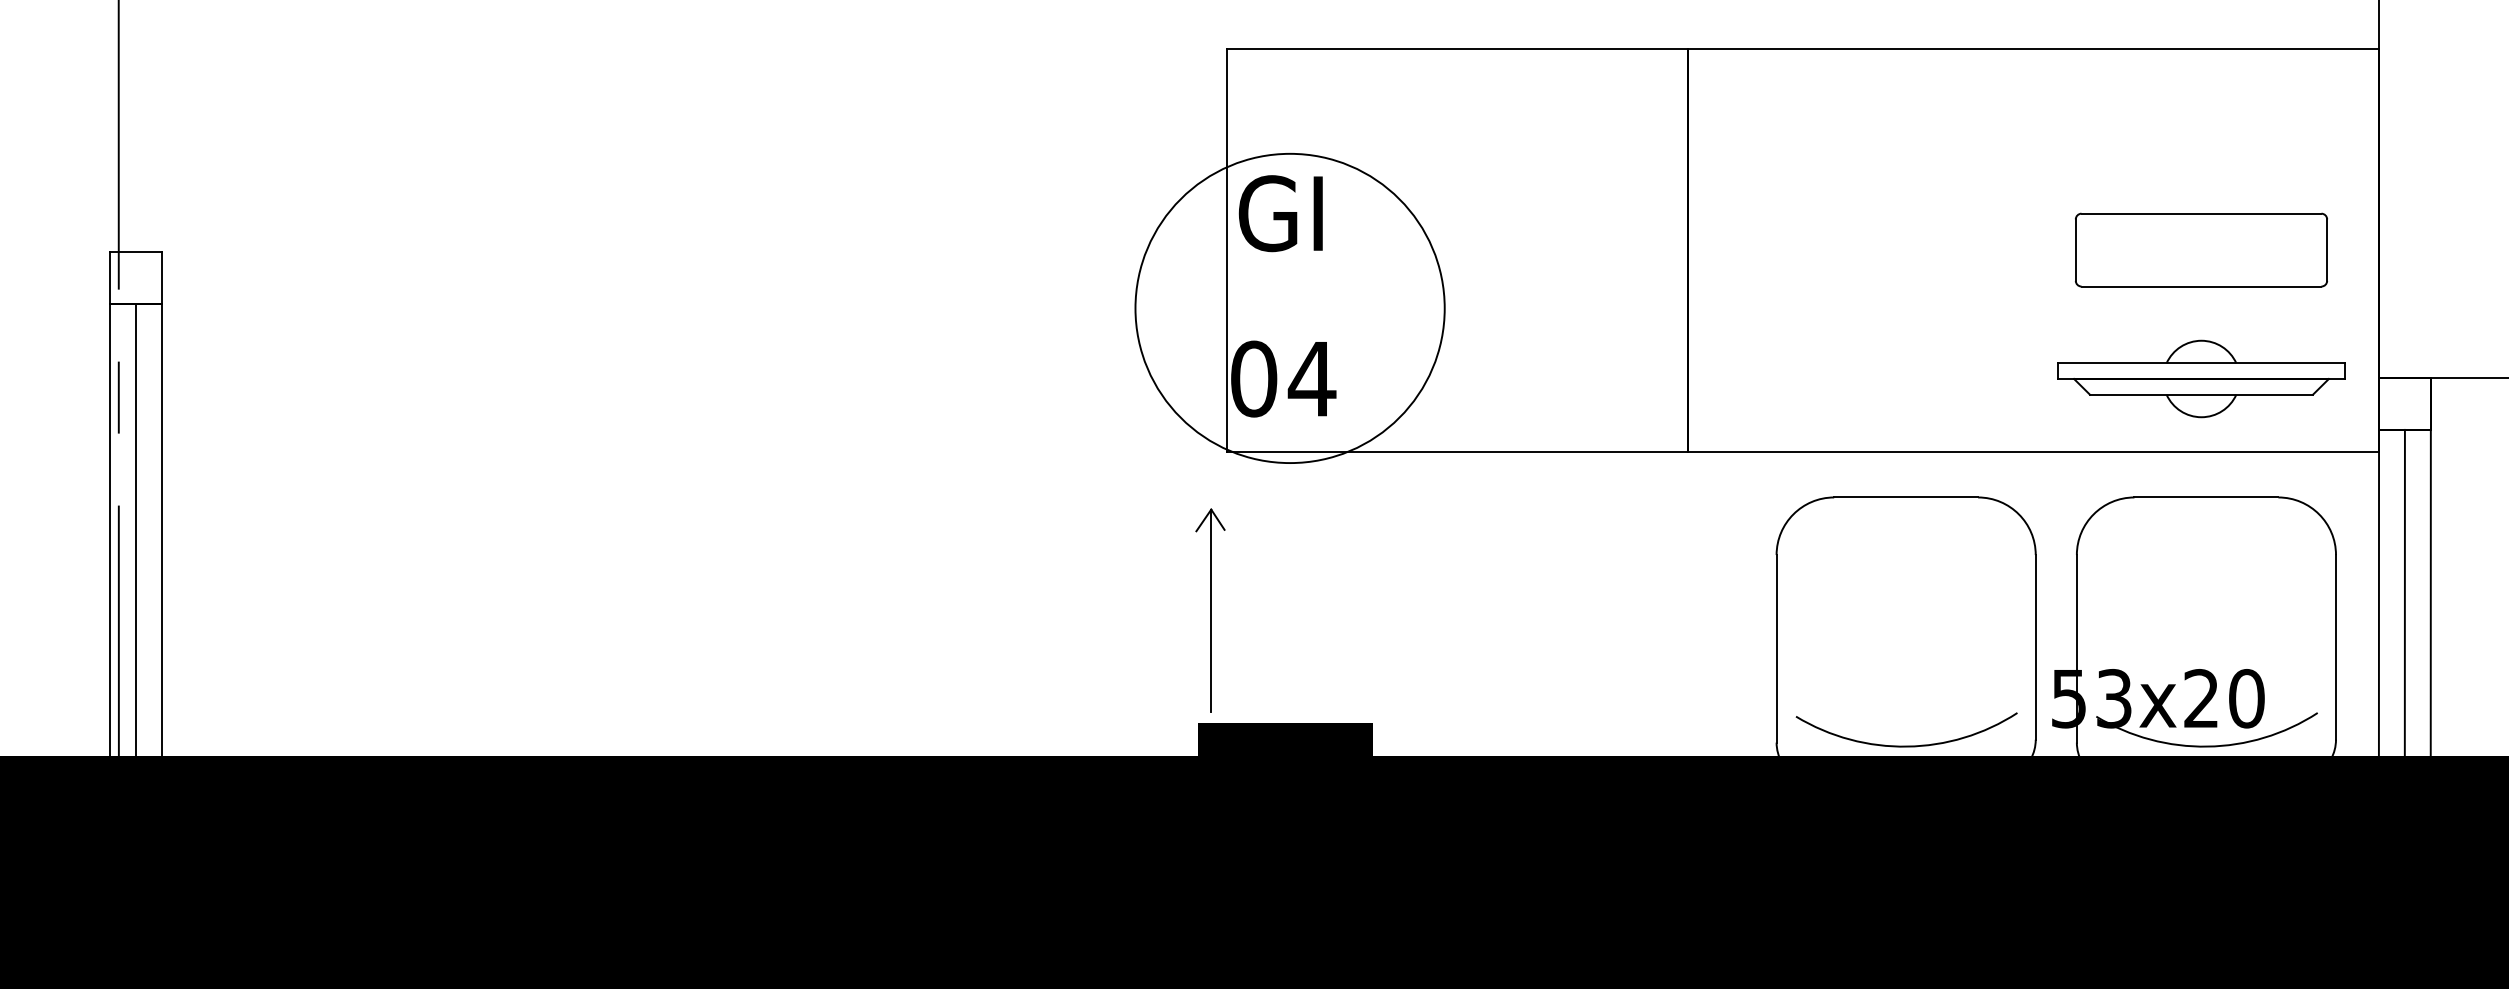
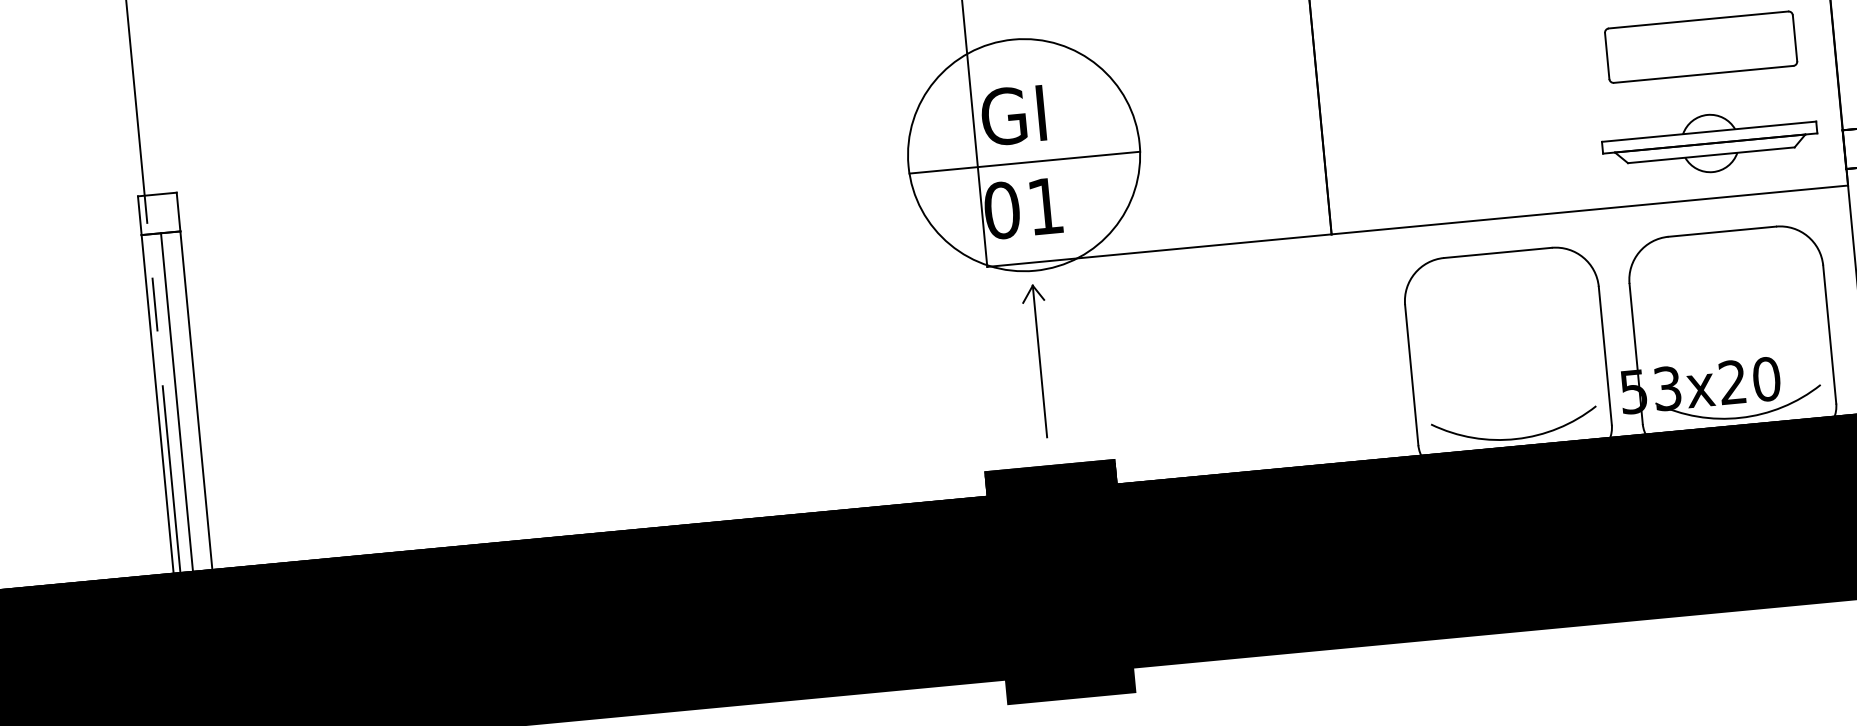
text: (1280, 213) -> (1013, 115), moved
line: (1289, 318) -> (1024, 162), added
text: (1311, 379) -> (1045, 206), 04 -> 01
part: (1210, 610) -> (1039, 361), moved

